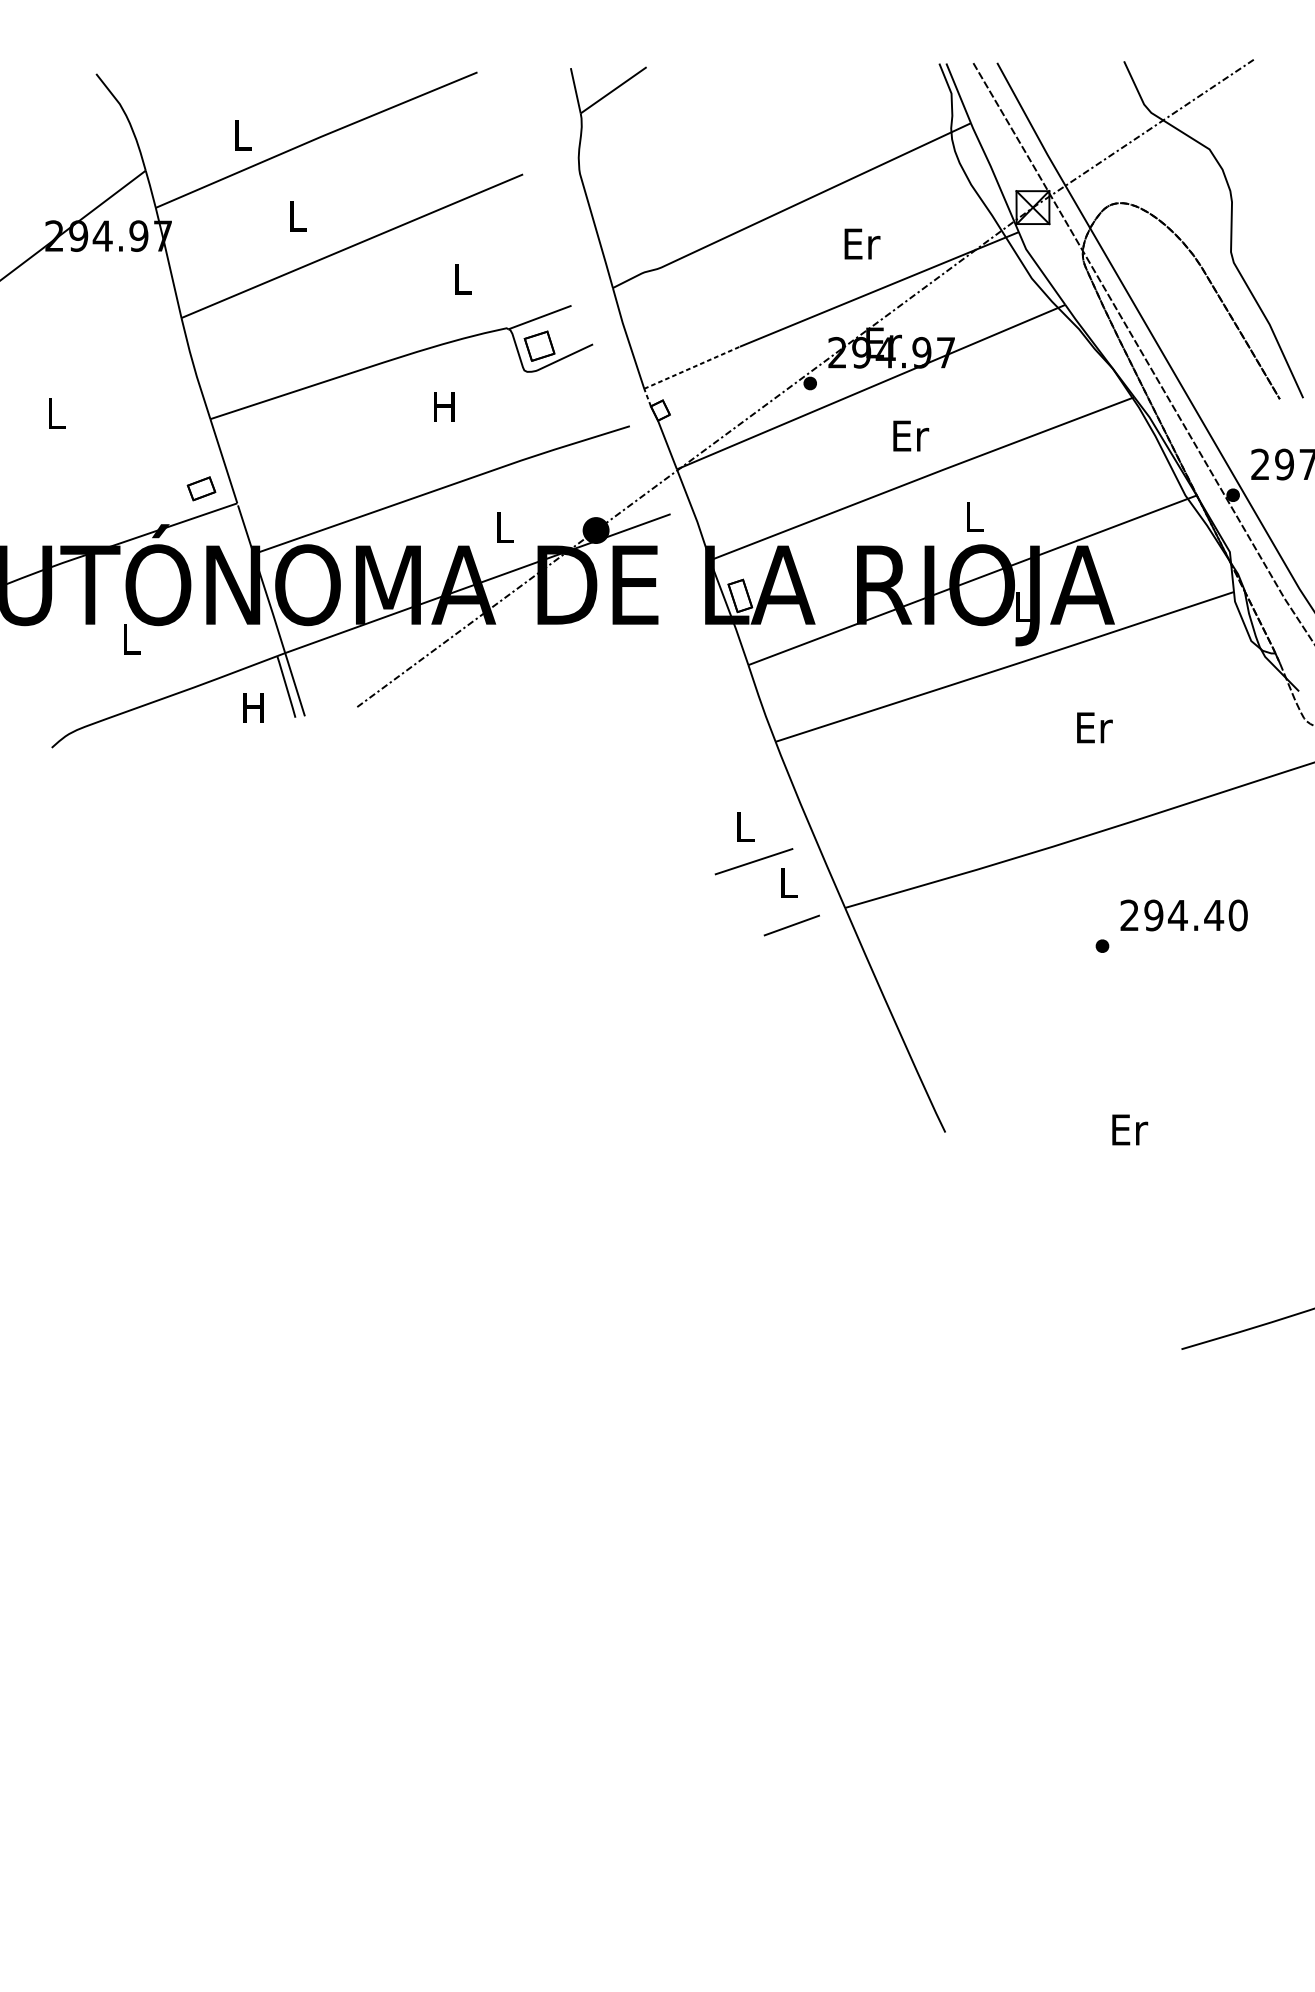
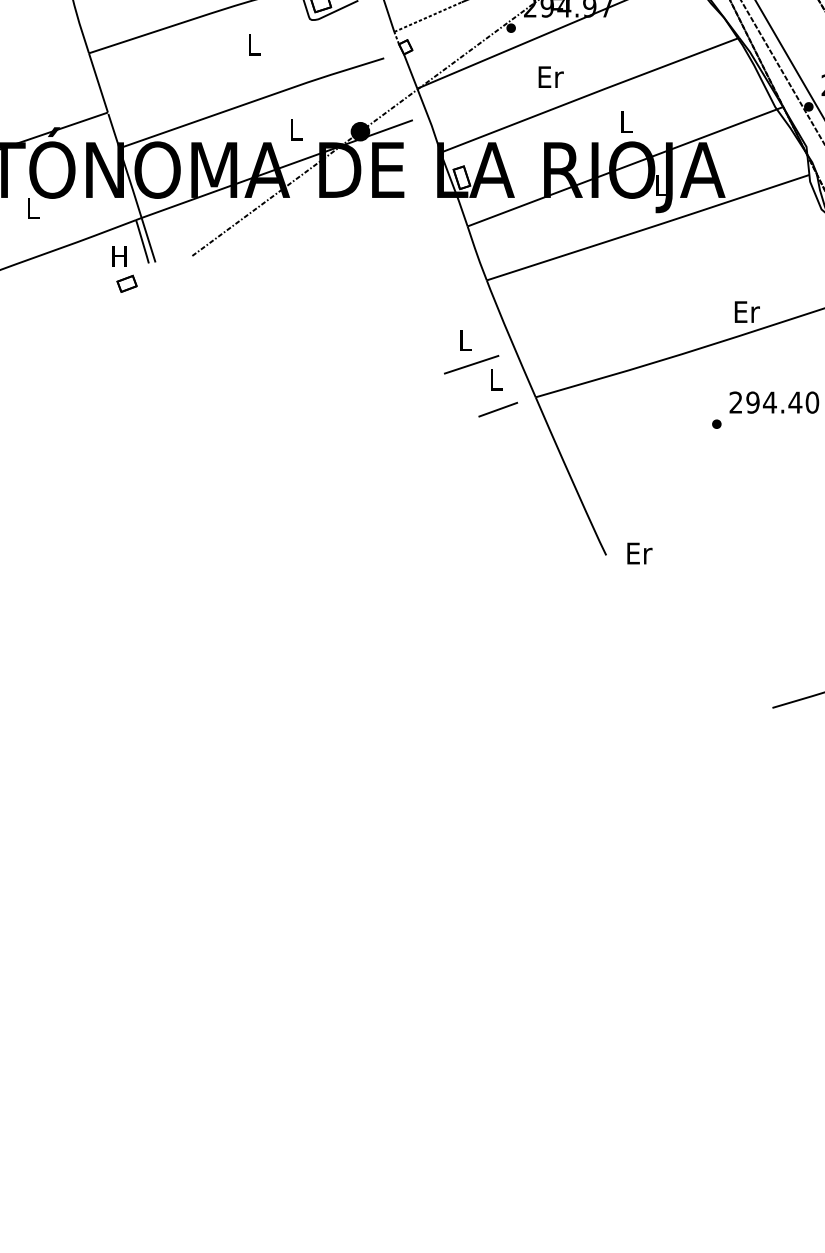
text: (444, 406) -> (253, 44), H -> L
text: (911, 435) -> (551, 76), moved
part: (201, 488) -> (127, 283), moved
text: (1094, 727) -> (747, 311), moved
text: (1130, 1129) -> (640, 553), moved

